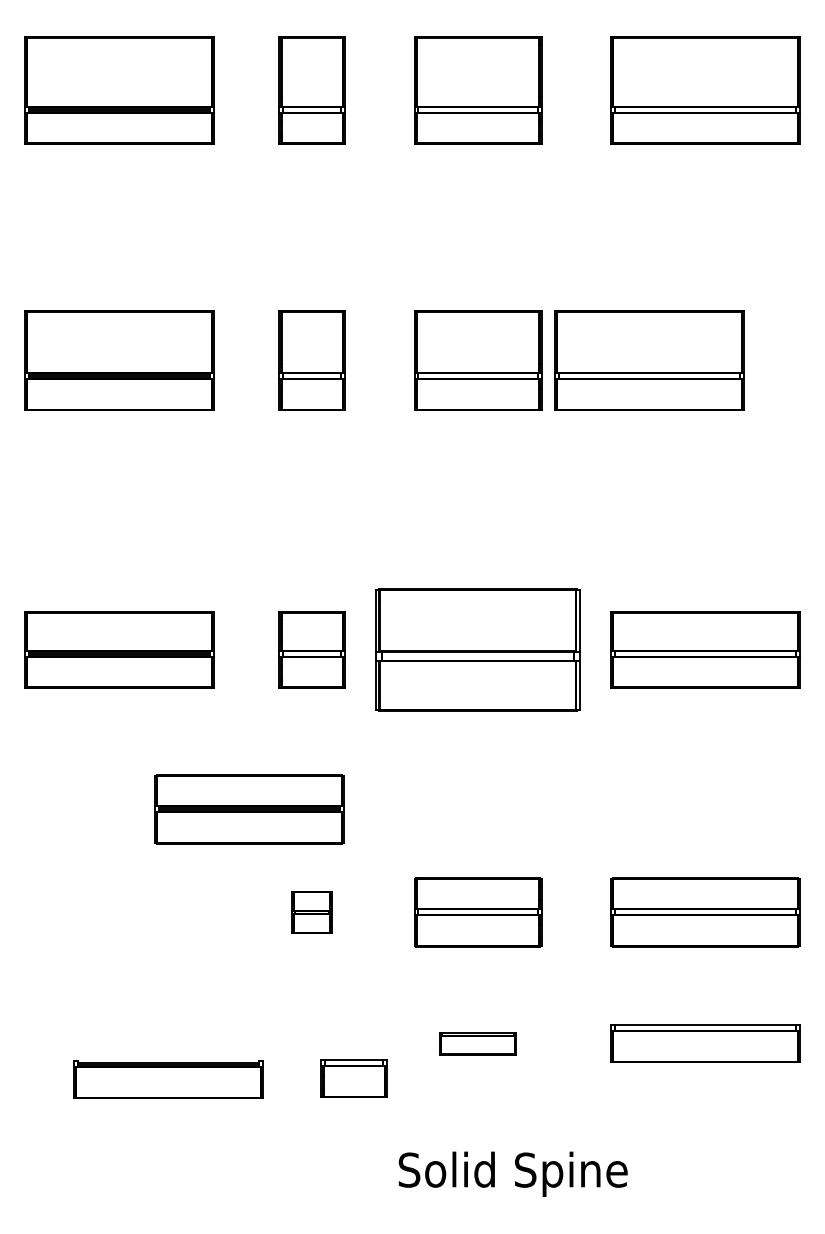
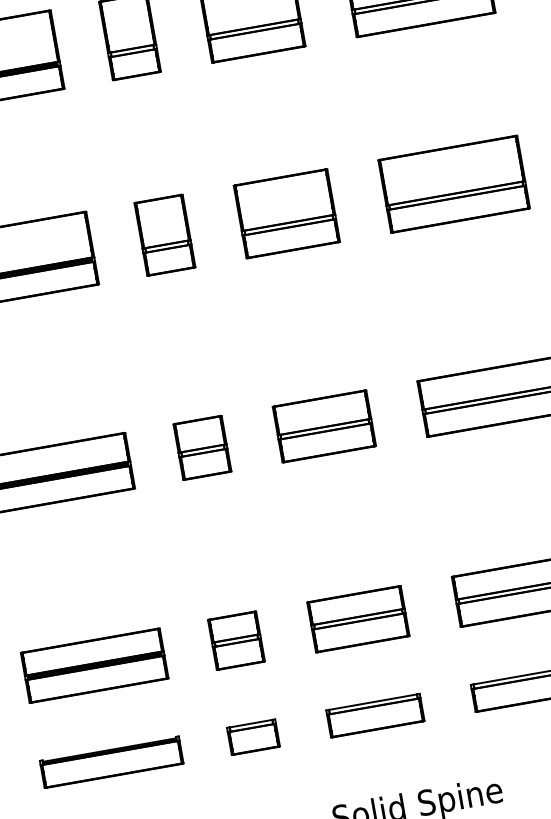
part: (649, 360) -> (454, 184), moved
part: (478, 649) -> (324, 426), size x0.62
part: (249, 809) -> (94, 665), moved
part: (311, 912) -> (236, 640), size x1.67
part: (478, 1043) -> (375, 715), size x1.67
part: (353, 1078) -> (252, 737), moved
part: (168, 1079) -> (111, 762), moved

